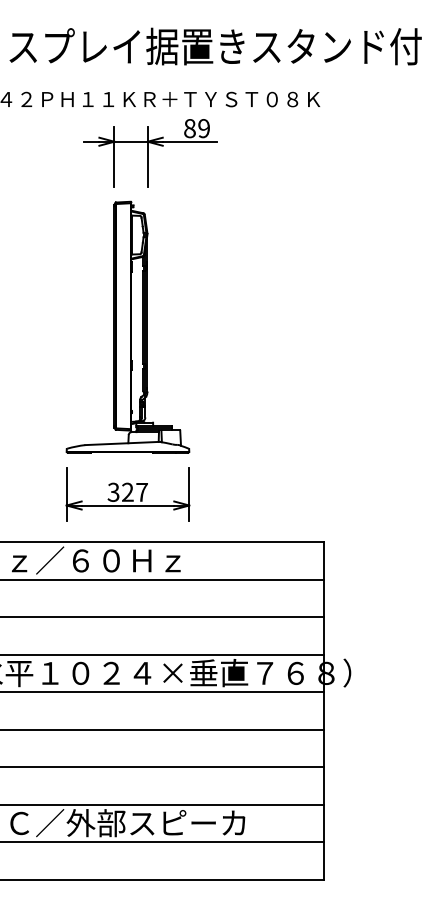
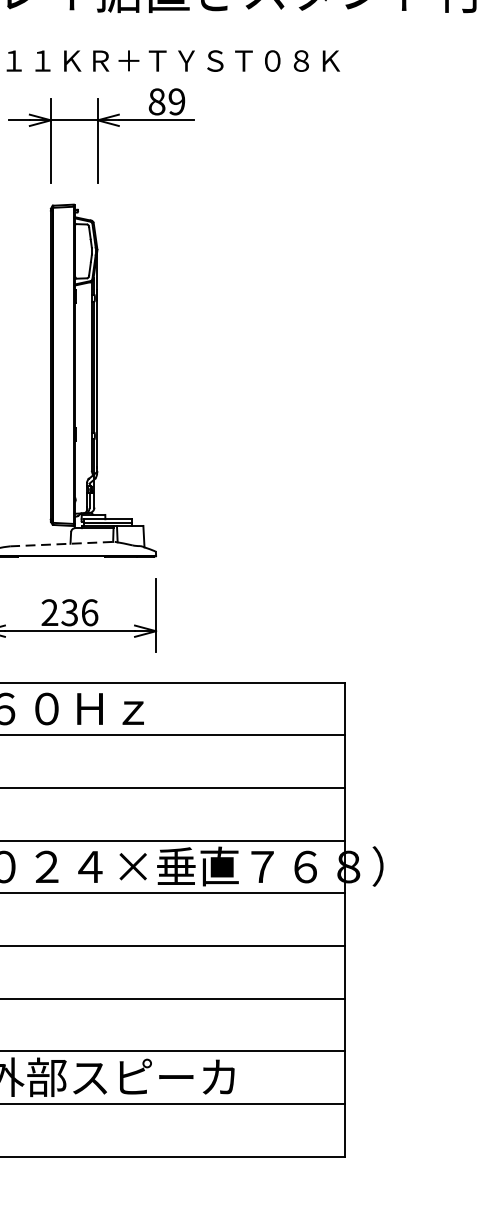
line: (123, 443) -> (63, 544), solid -> dashed
text: (127, 491) -> (69, 611), 327 -> 236

